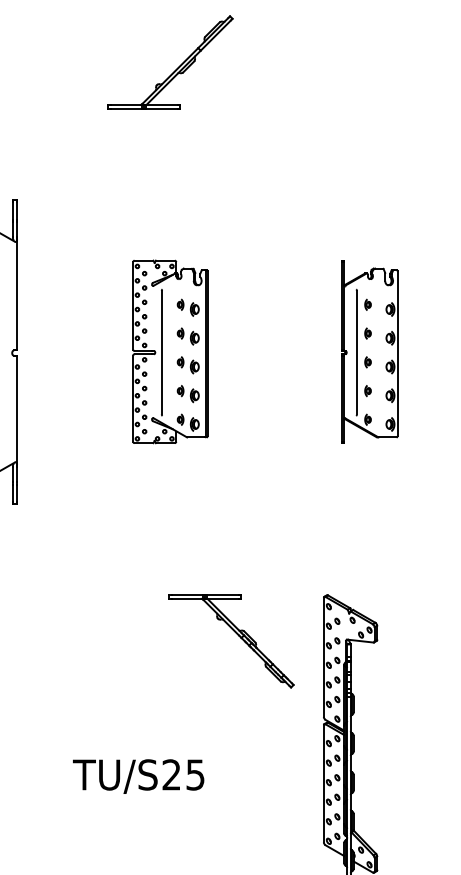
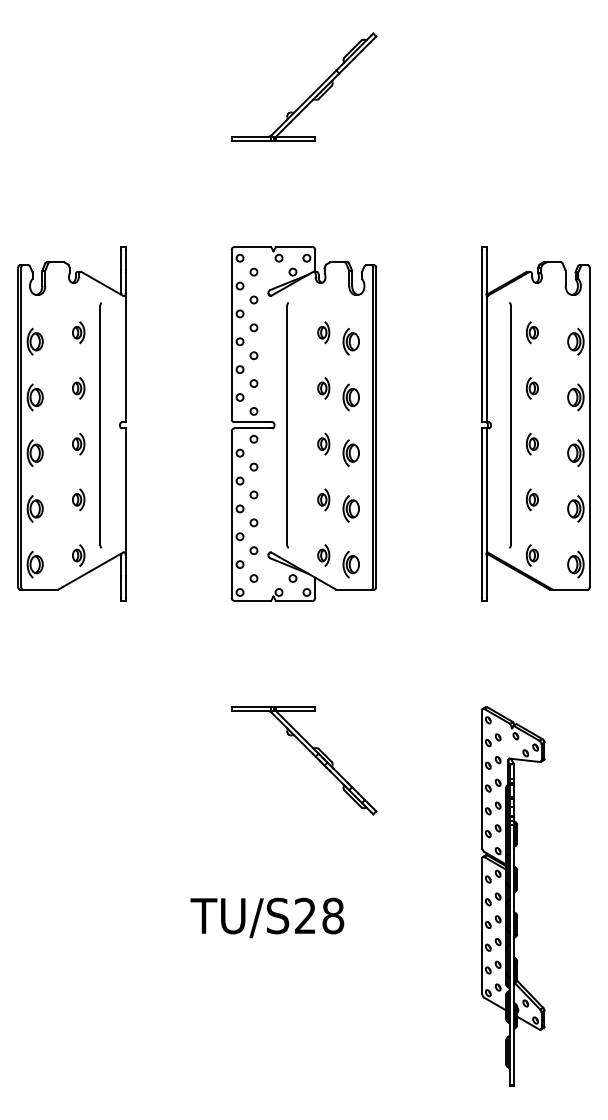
part: (170, 351) -> (303, 423), size x1.67
part: (369, 351) -> (535, 423), size x1.67
part: (237, 636) -> (311, 754), moved
text: (195, 774) -> (333, 915), TU/S25 -> TU/S28

